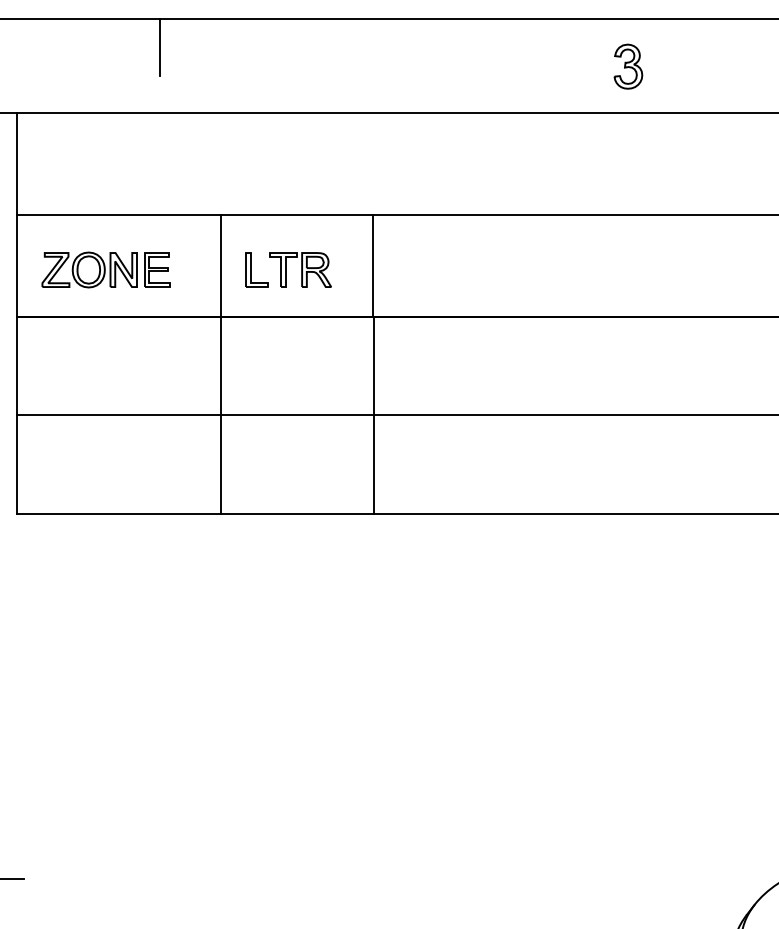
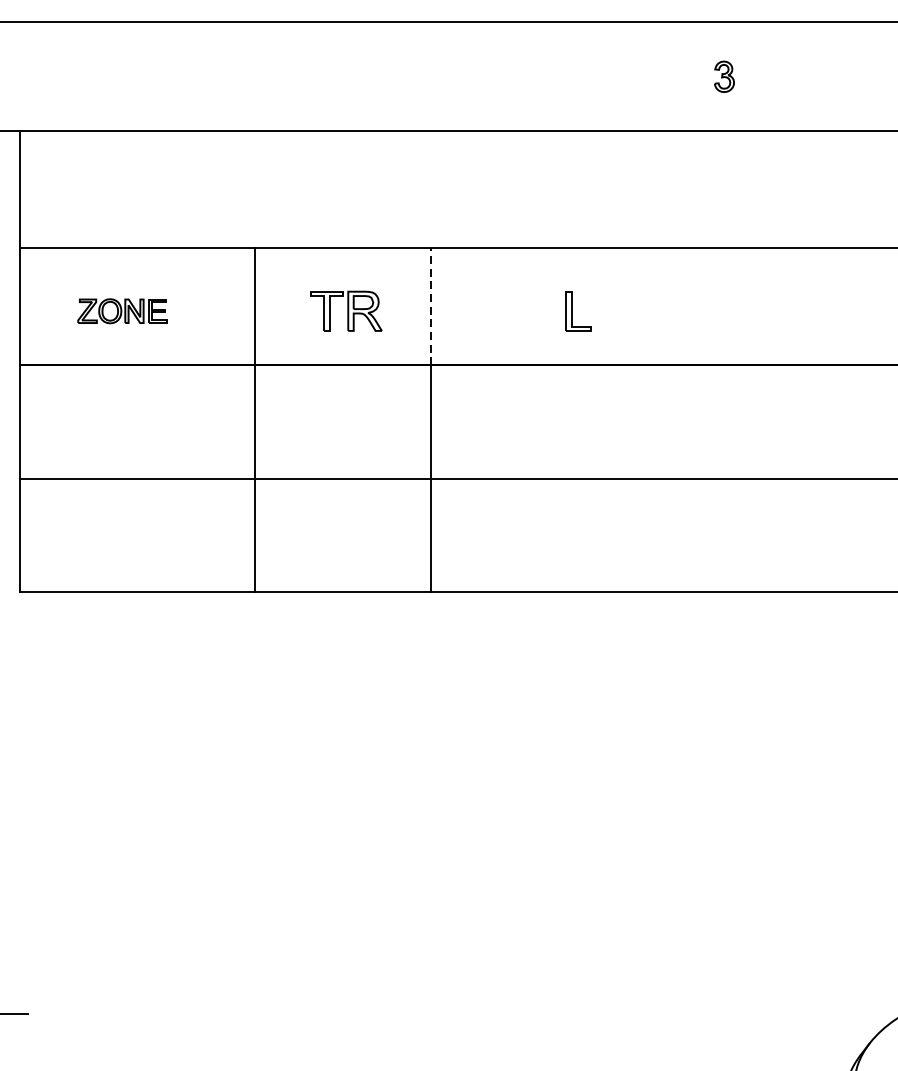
line: (159, 47) -> (183, 54), removed
part: (628, 66) -> (724, 76), size x0.6
line: (373, 266) -> (430, 307), solid -> dashed
part: (105, 269) -> (121, 310), size x0.6
part: (256, 269) -> (578, 310), moved

